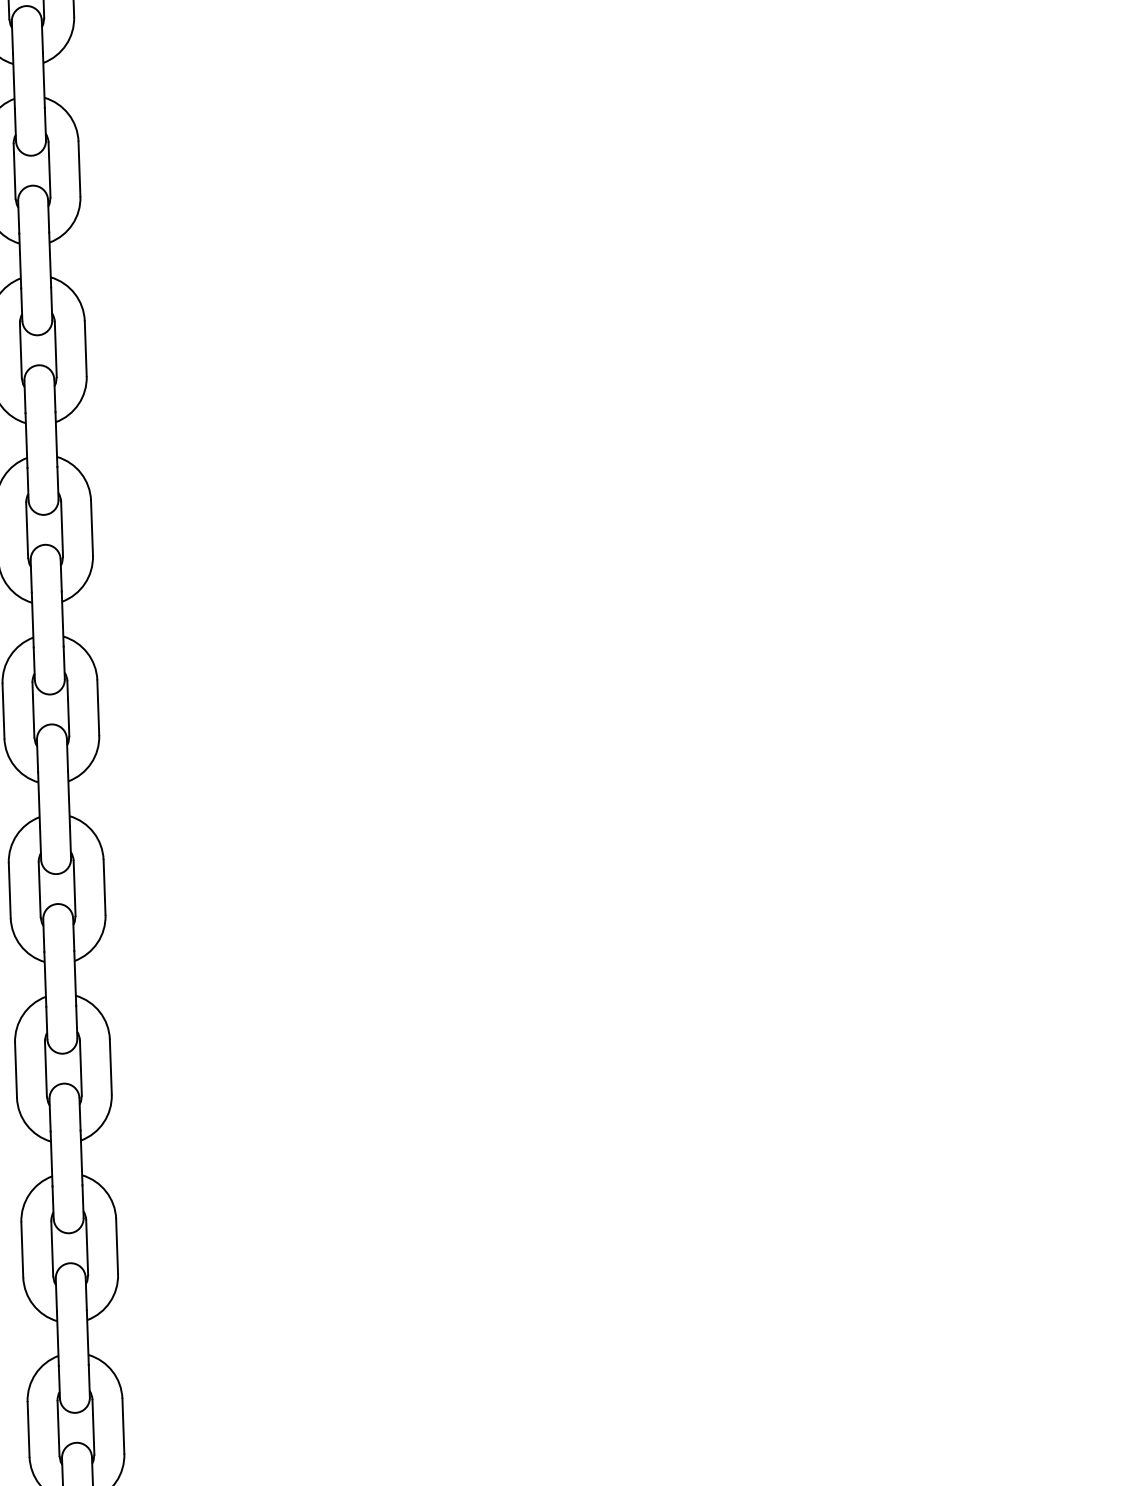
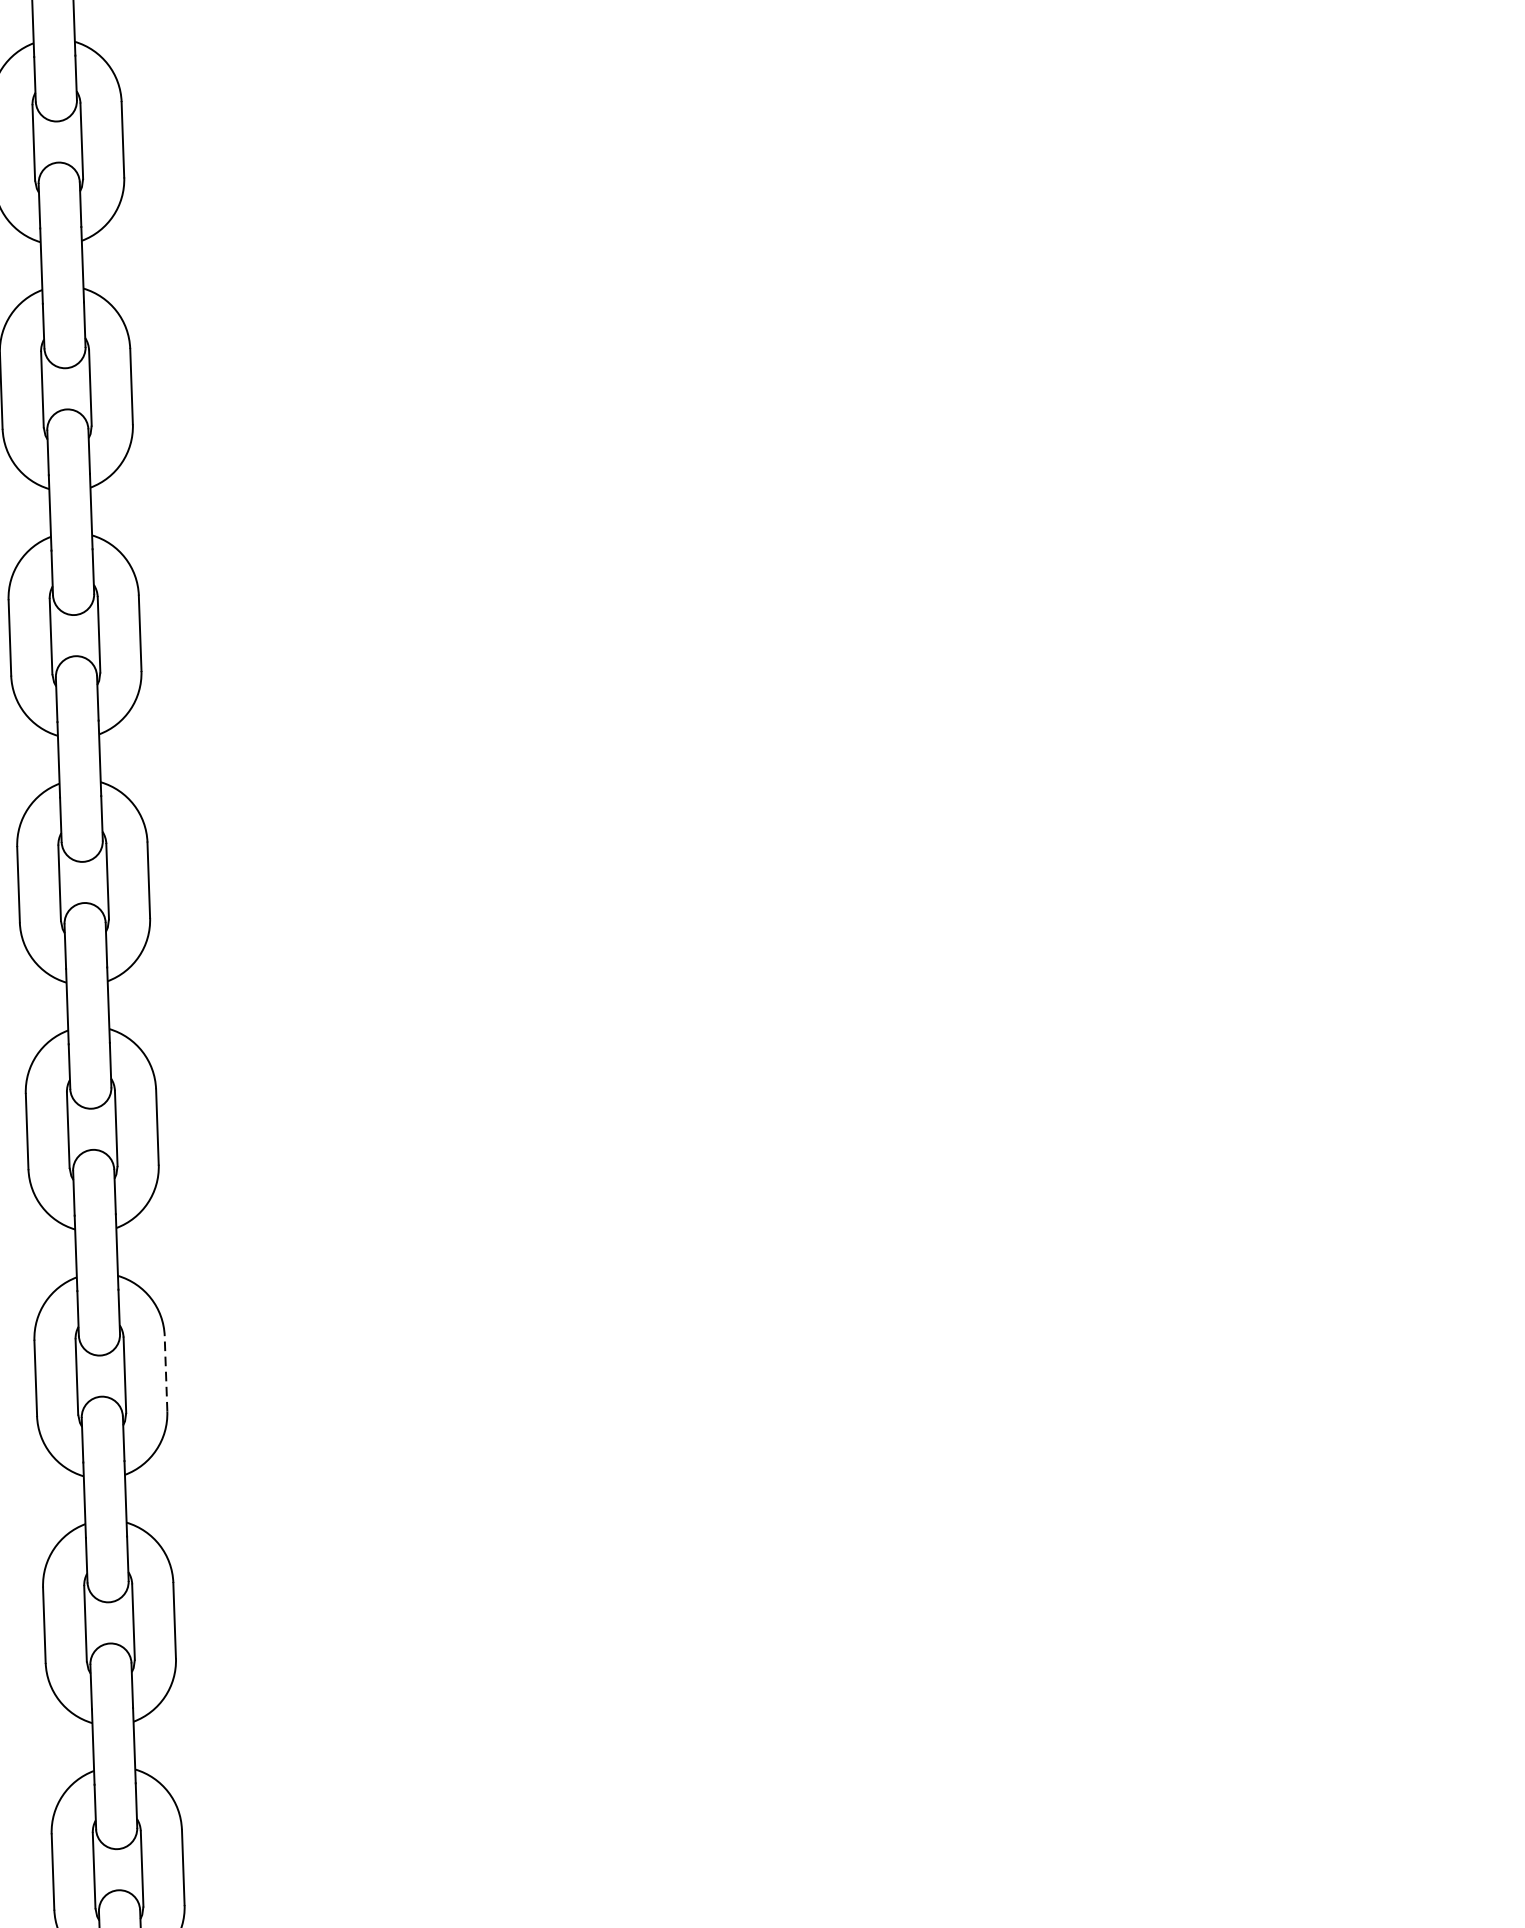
line: (110, 1066) -> (165, 1373), solid -> dashed

